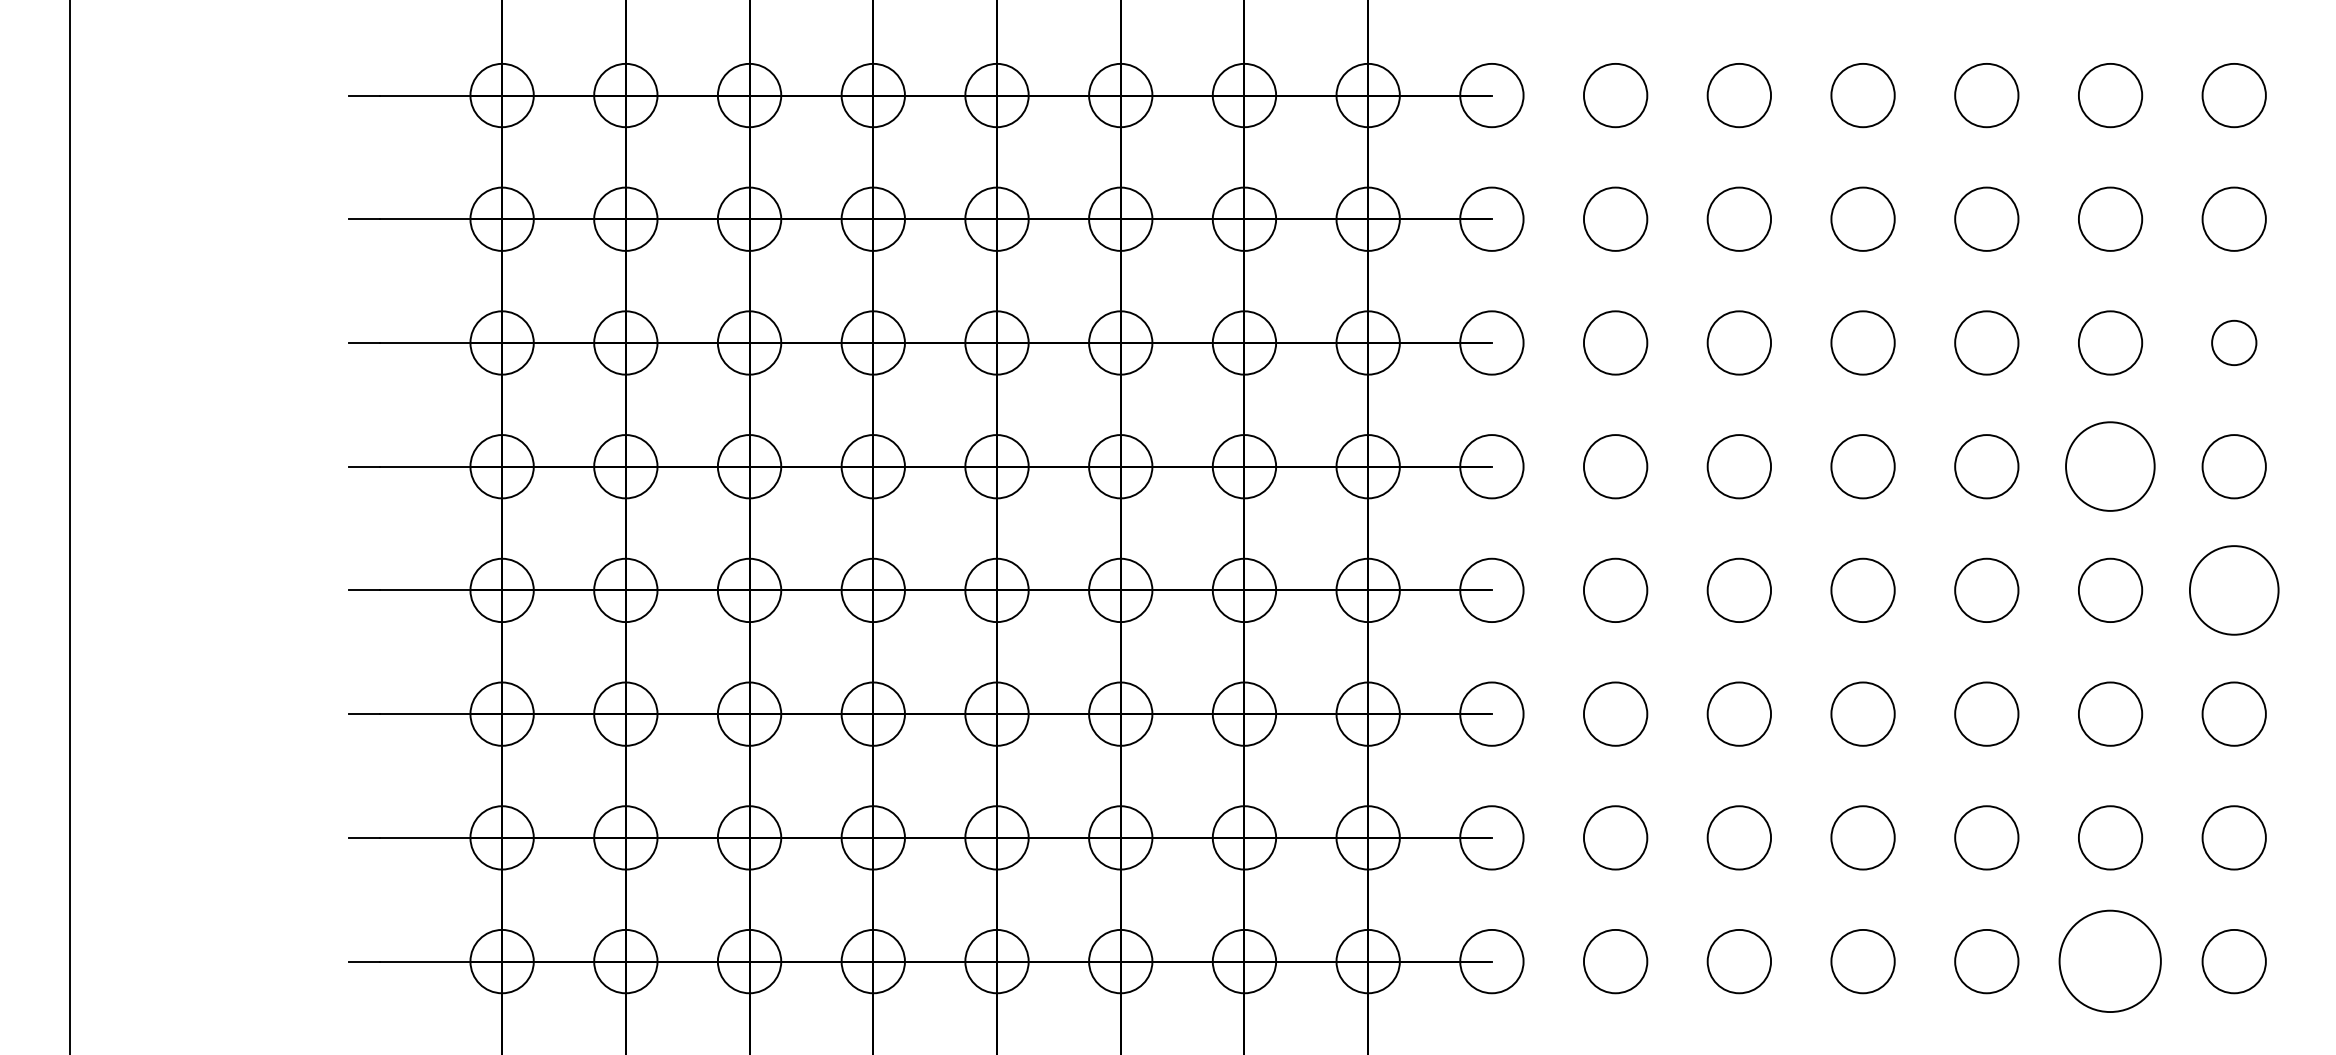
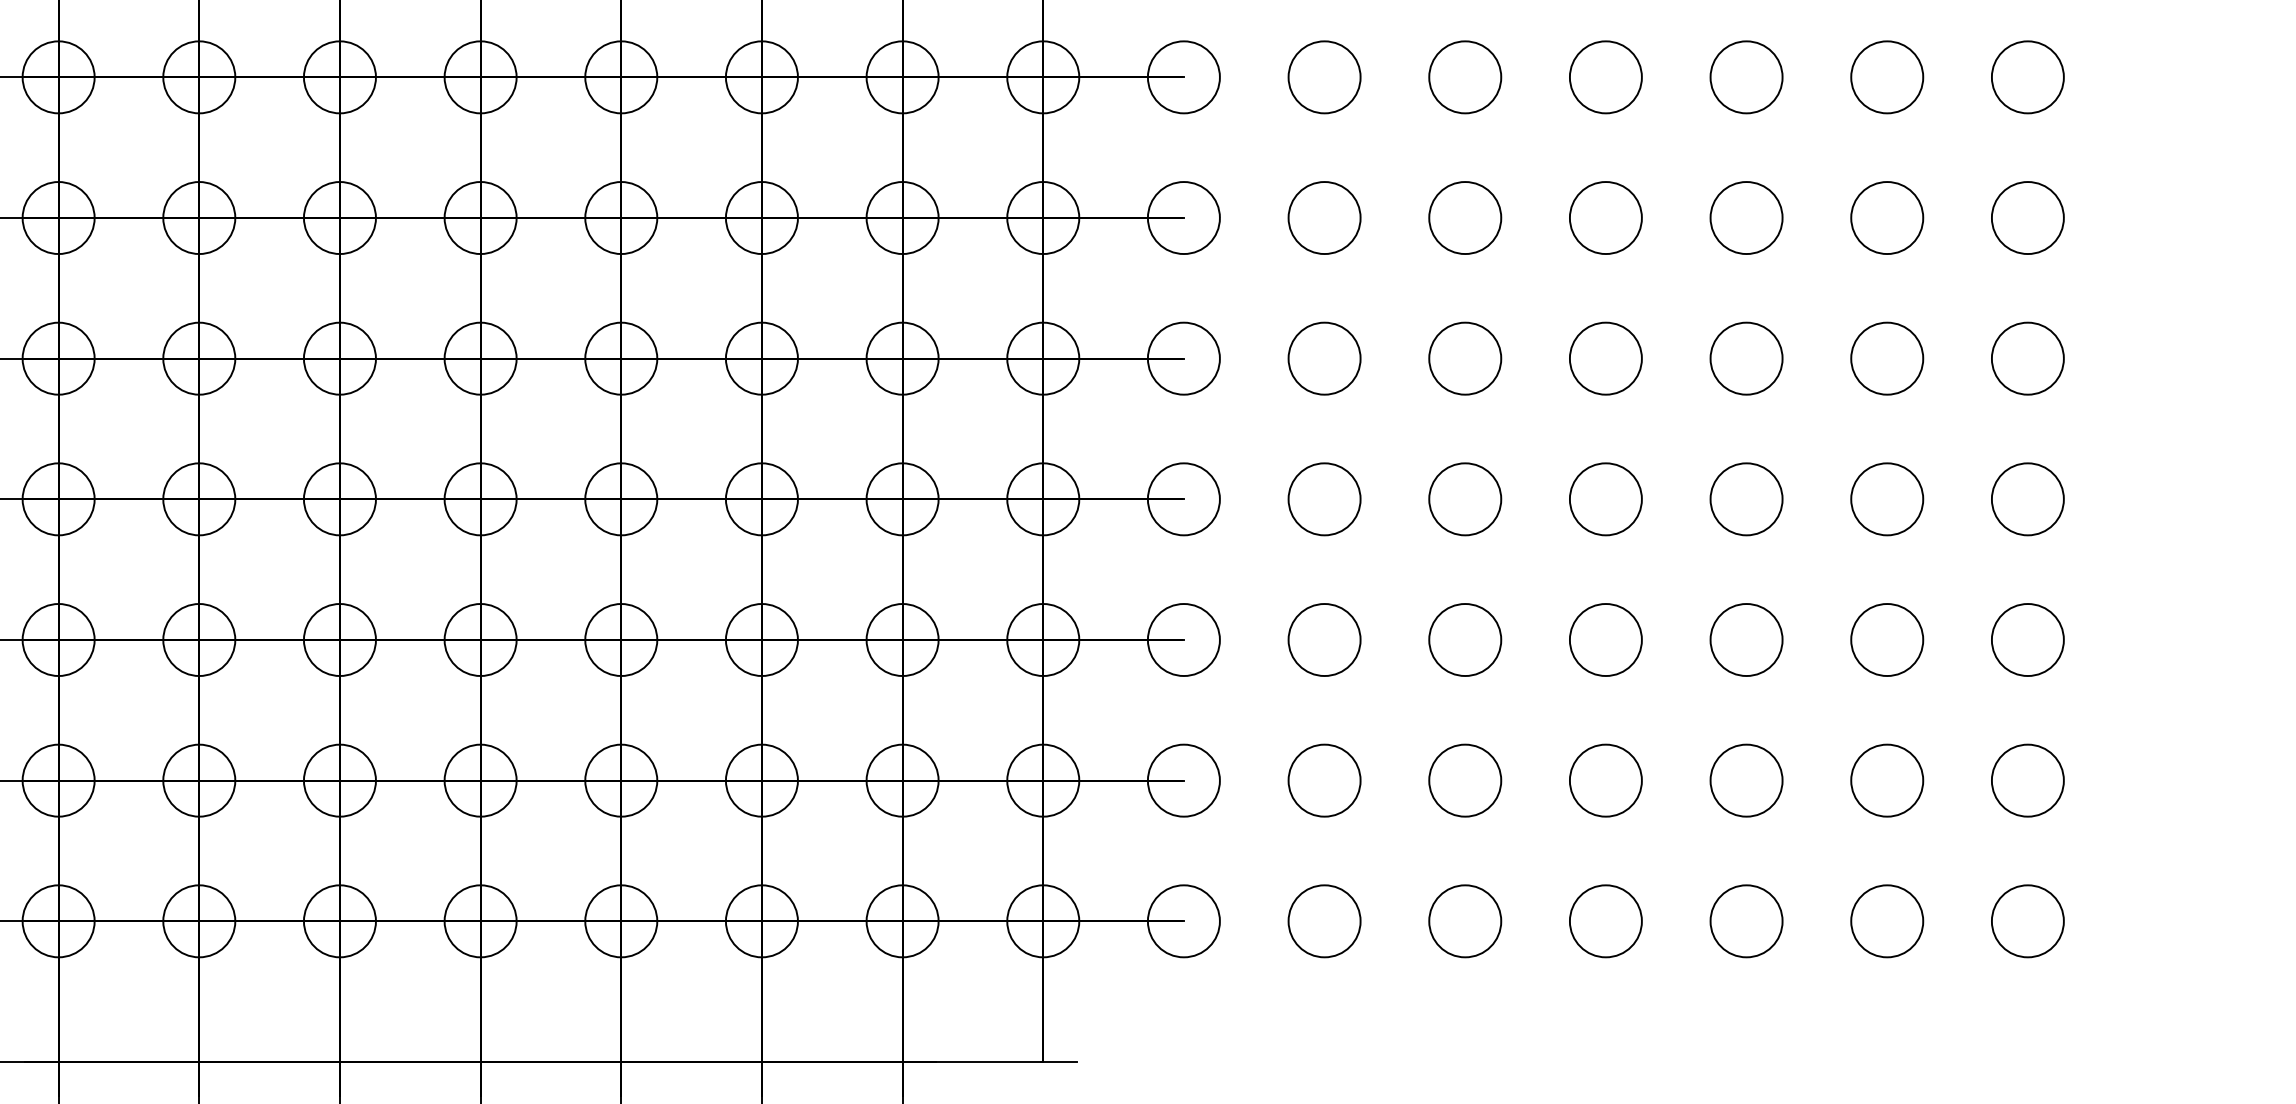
circle: (2233, 342) -> (2027, 217), size x1.43
circle: (2110, 466) -> (1887, 358), size x0.71
circle: (2233, 590) -> (2027, 499), size x0.71
circle: (2110, 961) -> (1887, 921), size x0.62

